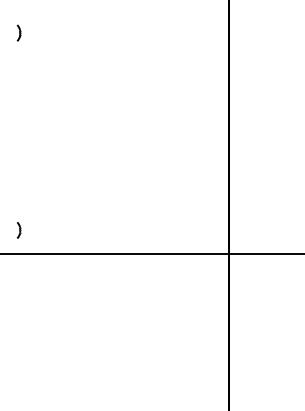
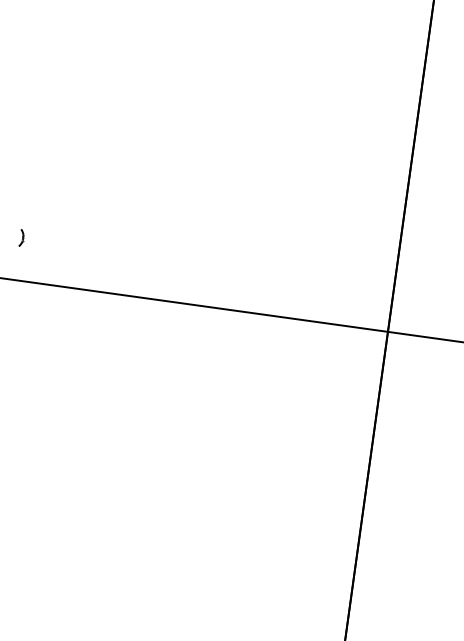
part: (18, 230) -> (20, 238), size x0.6

